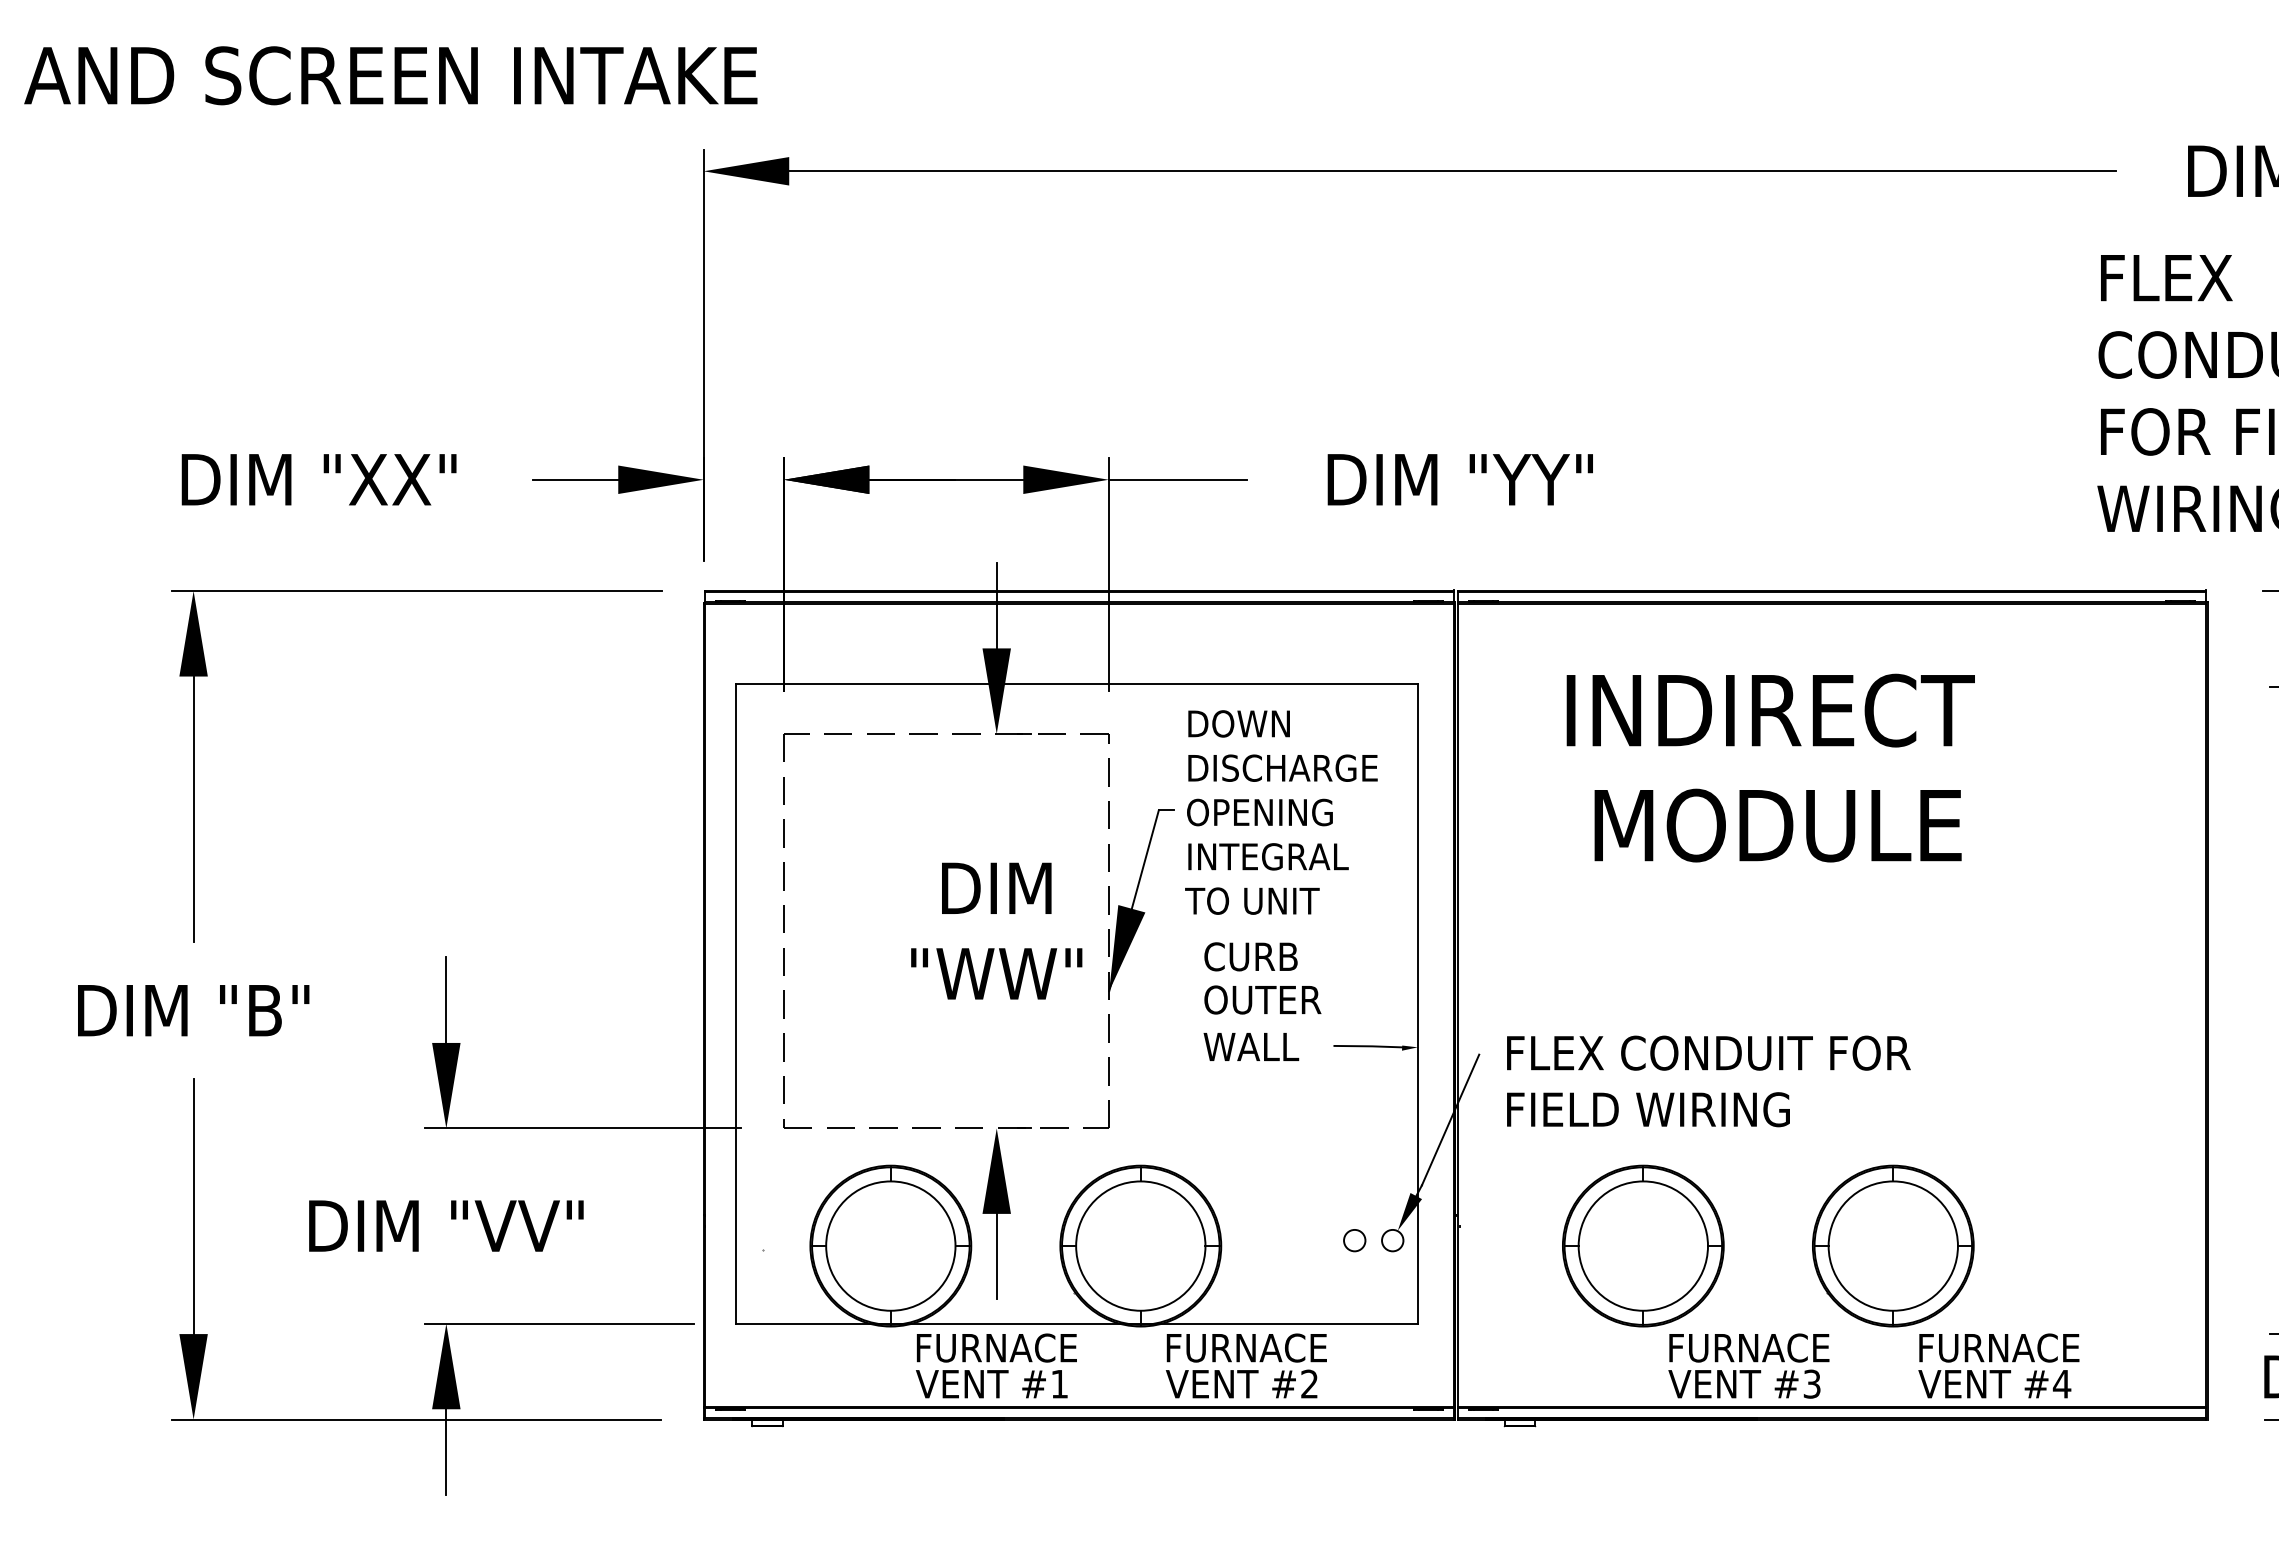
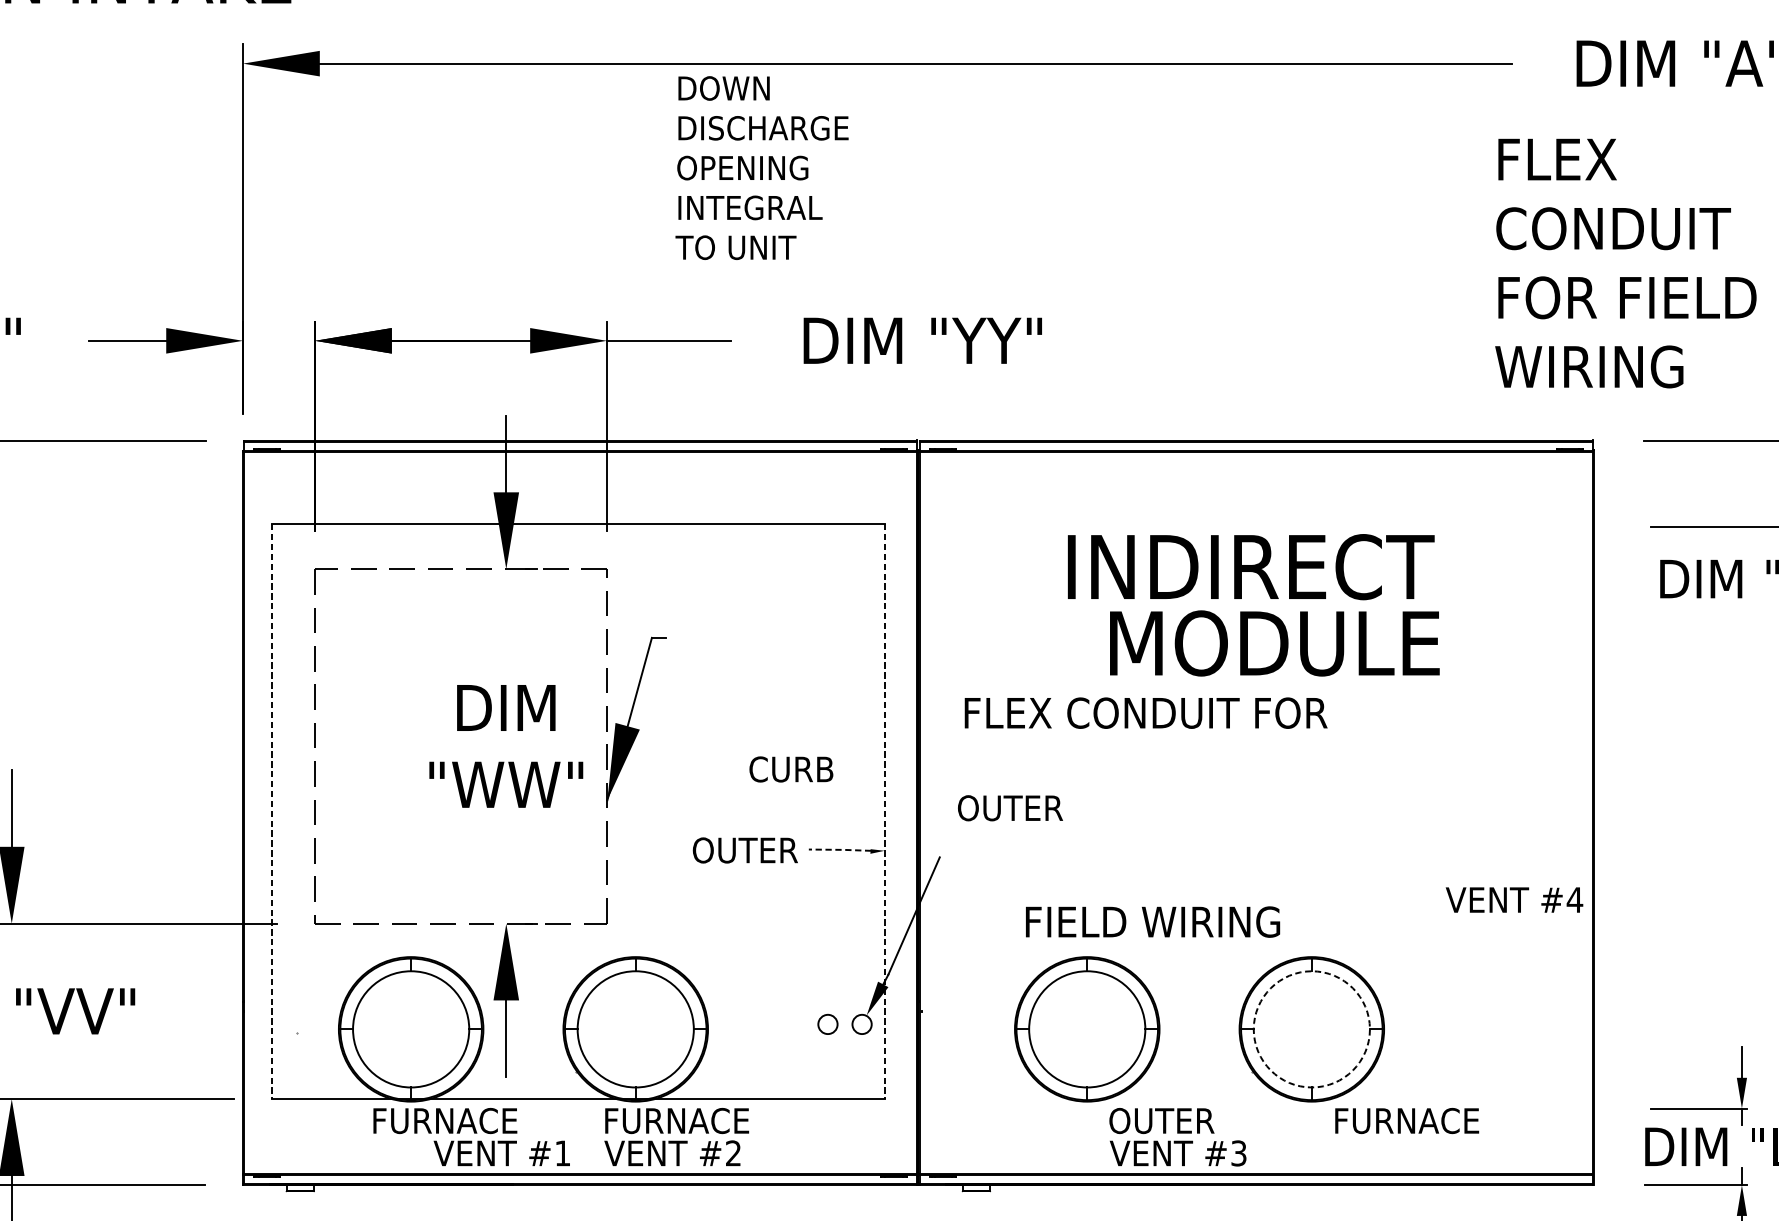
text: (1770, 710) -> (1250, 567), moved
text: (1281, 812) -> (762, 168), moved
text: (1777, 825) -> (1274, 643), moved
text: (1250, 956) -> (790, 769), moved
text: (1262, 999) -> (1010, 807), moved
line: (736, 1004) -> (272, 812), solid -> dashed
line: (1418, 1004) -> (885, 812), solid -> dashed
text: (1262, 1046) -> (745, 850), WALL -> OUTER
line: (1368, 1046) -> (840, 850), solid -> dashed
text: (1708, 1052) -> (1145, 712), moved
text: (1648, 1109) -> (1153, 921), moved
circle: (1892, 1245) -> (1311, 1028), solid -> dashed
text: (996, 1347) -> (444, 1120), moved
text: (1748, 1347) -> (1181, 1120), FURNACE -> OUTER
text: (1246, 1365) -> (676, 1136), moved
text: (1994, 1384) -> (1514, 900), moved

